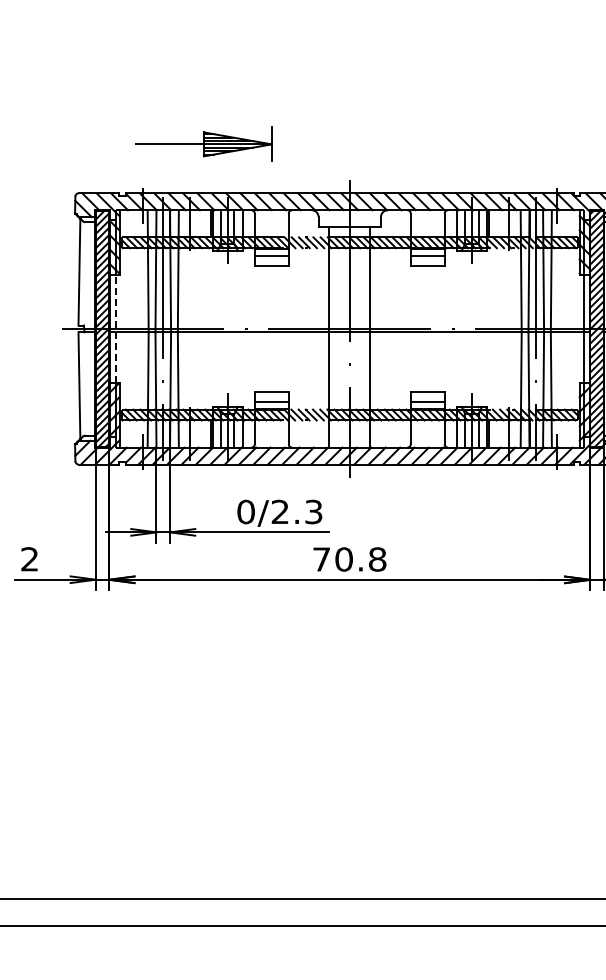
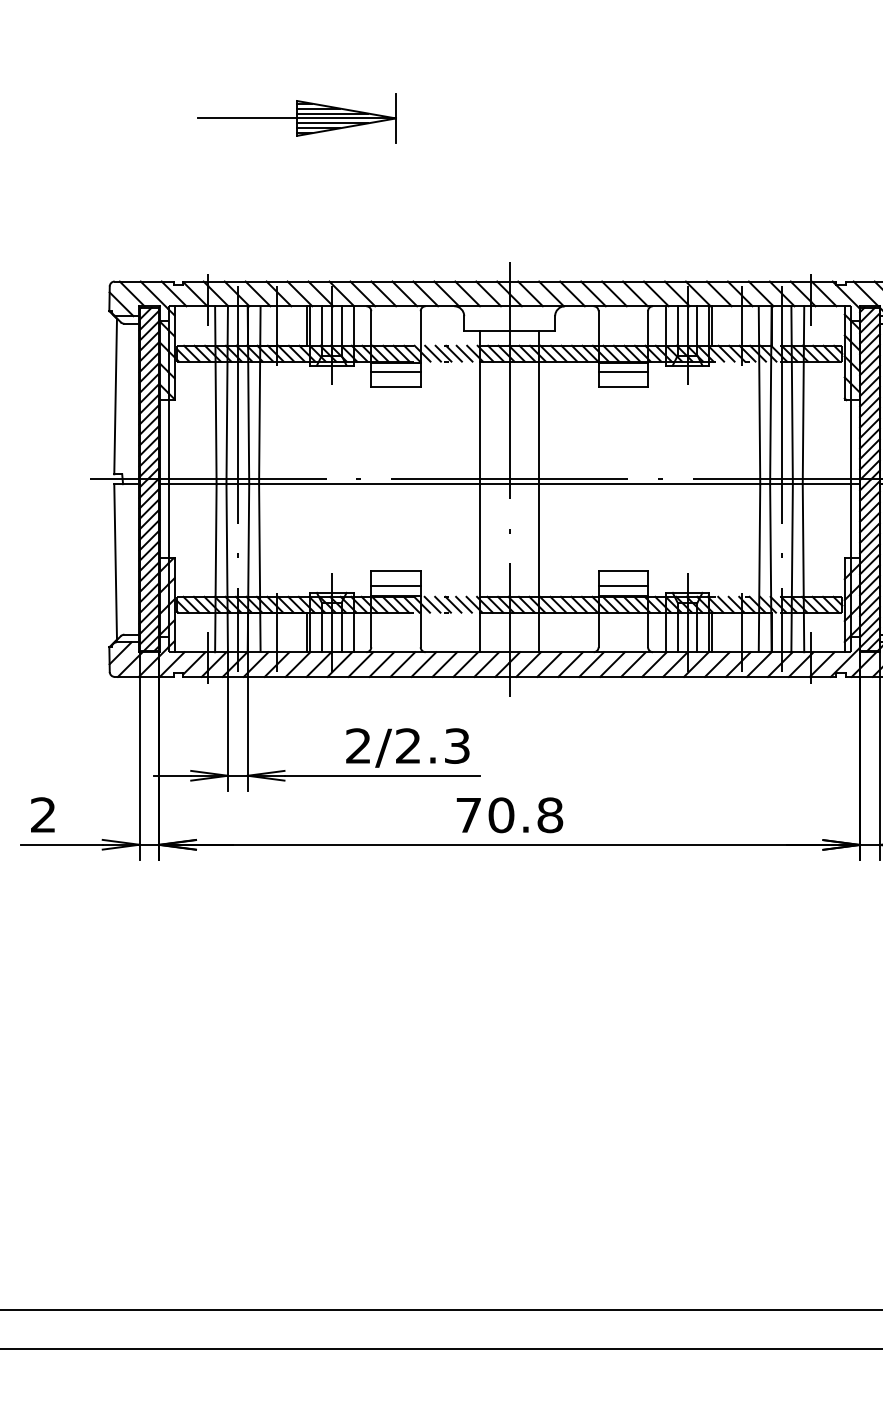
part: (203, 143) -> (296, 117), moved
line: (115, 328) -> (168, 478), dashed -> solid
text: (245, 511) -> (357, 745), 0/2.3 -> 2/2.3

